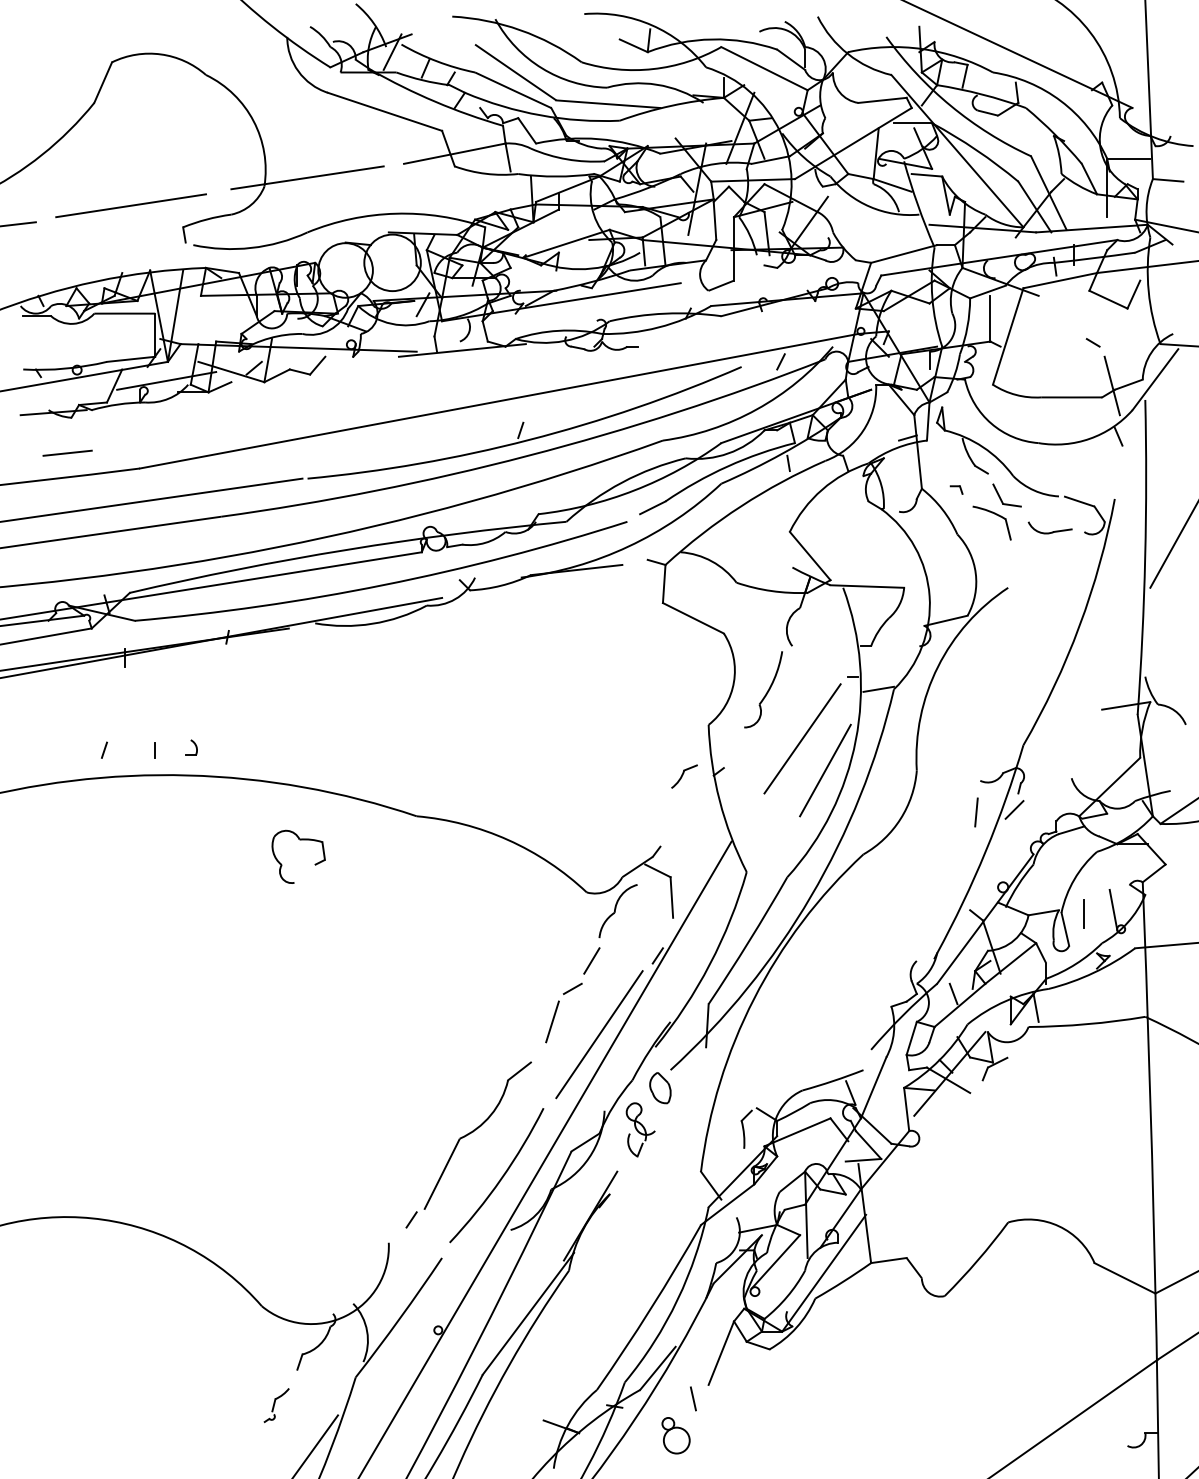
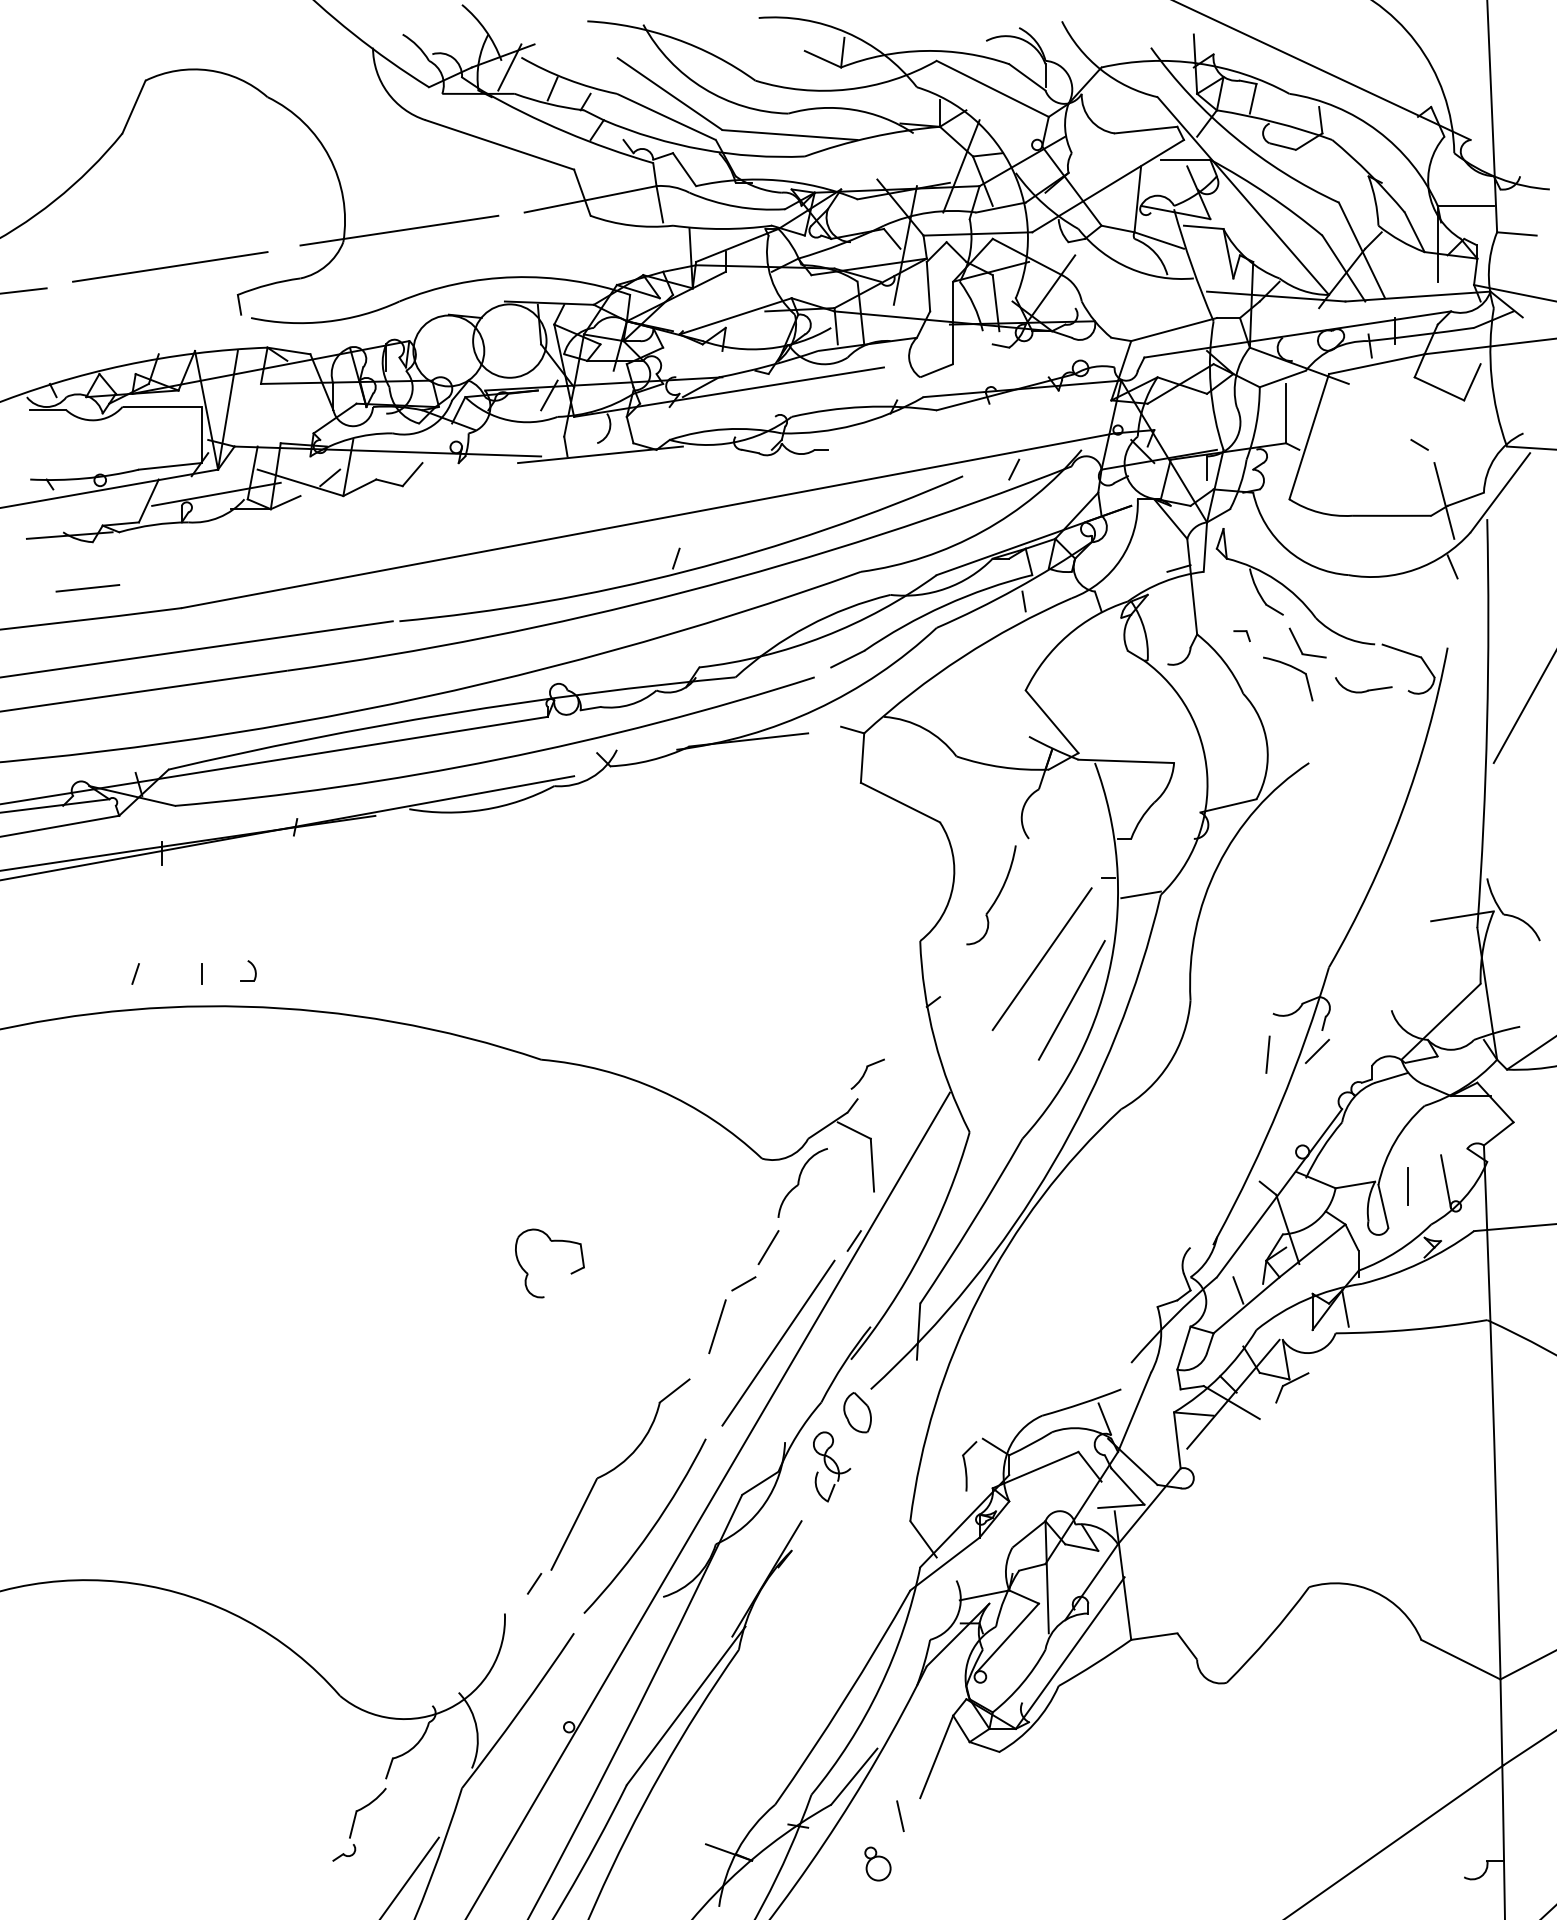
part: (684, 776) -> (867, 1073), moved
part: (299, 839) -> (550, 1241), moved
part: (276, 1405) -> (359, 1824), size x1.67
part: (675, 1435) -> (877, 1863), size x0.71

